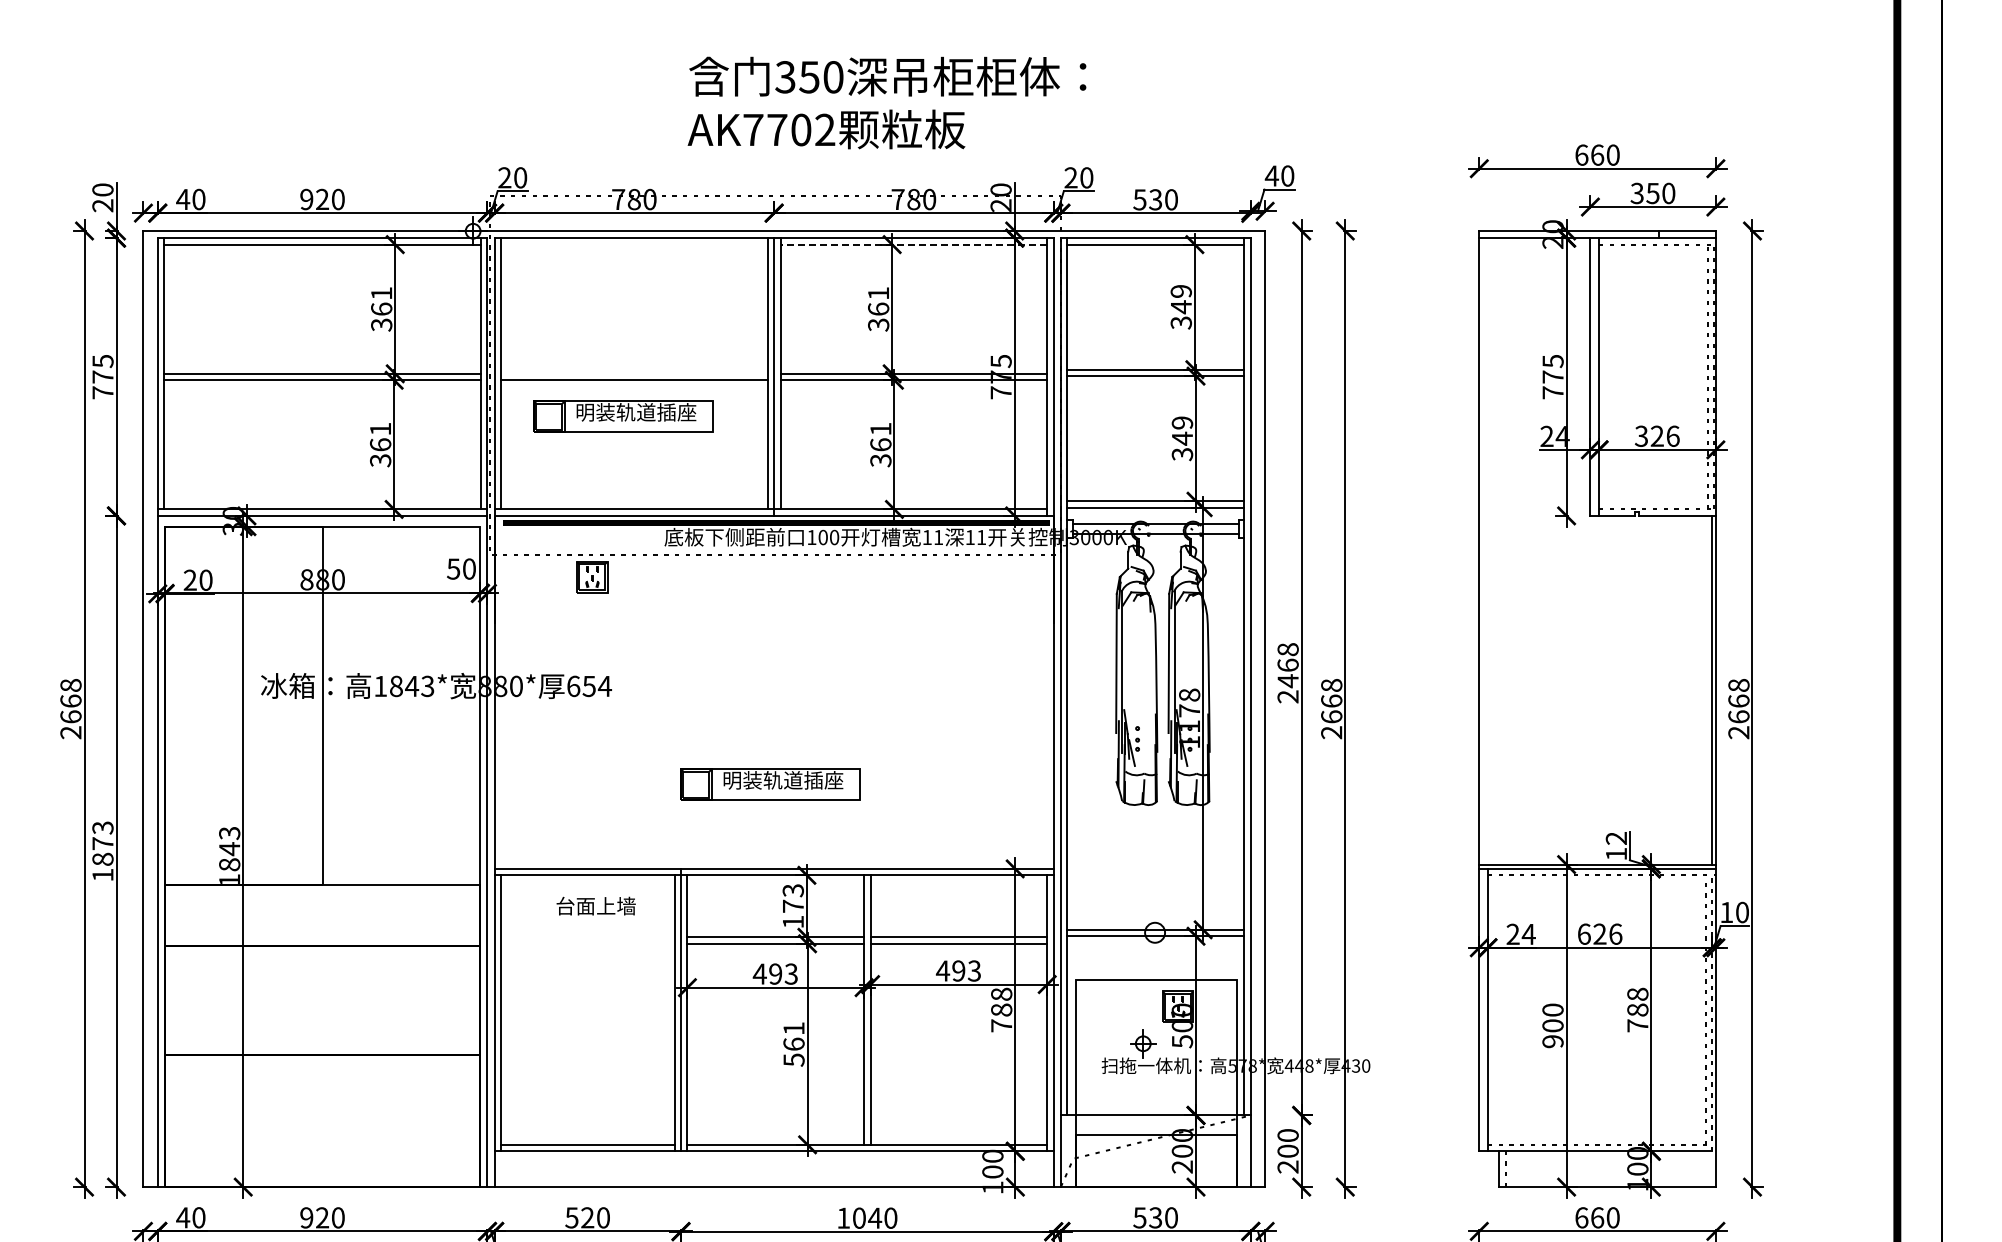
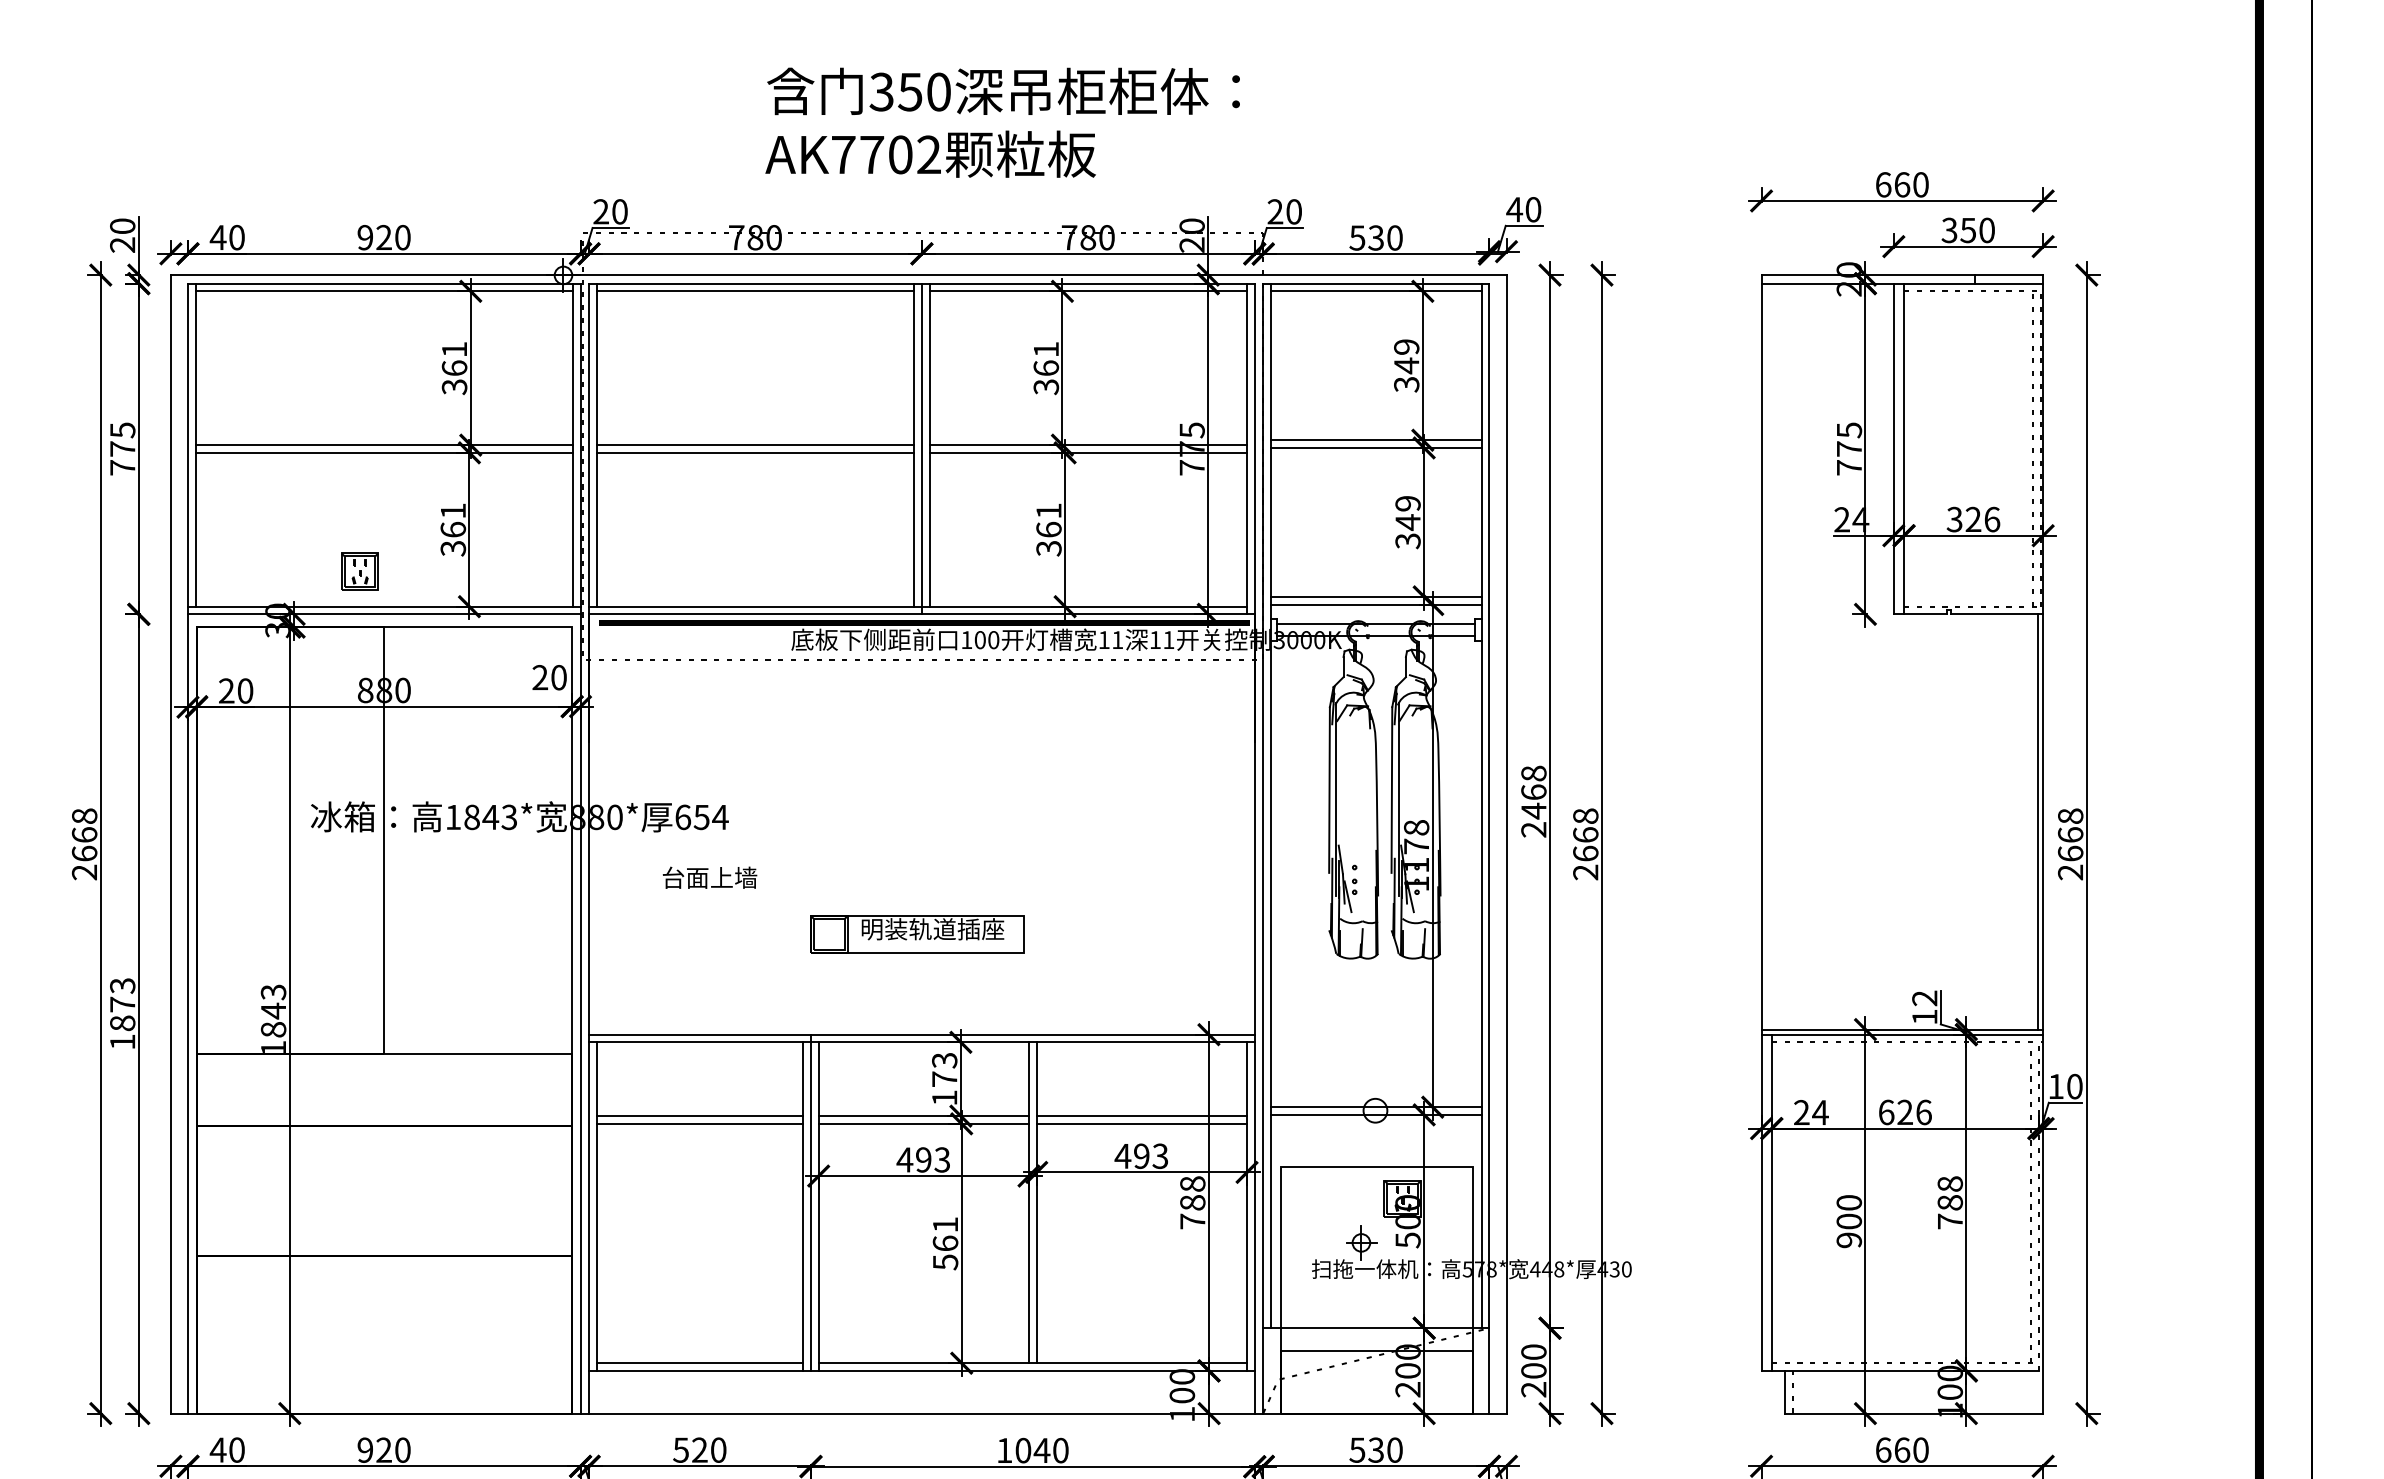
text: (886, 102) -> (1002, 122), moved
line: (634, 244) -> (755, 291), added
line: (913, 244) -> (1087, 291), dashed -> solid
line: (634, 373) -> (755, 444), added
part: (623, 416) -> (742, 496), removed
text: (453, 568) -> (540, 676), 50 -> 20
part: (592, 577) -> (360, 572), moved
text: (595, 905) -> (709, 877), moved
line: (587, 937) -> (699, 1116), added
line: (587, 943) -> (699, 1123), added

